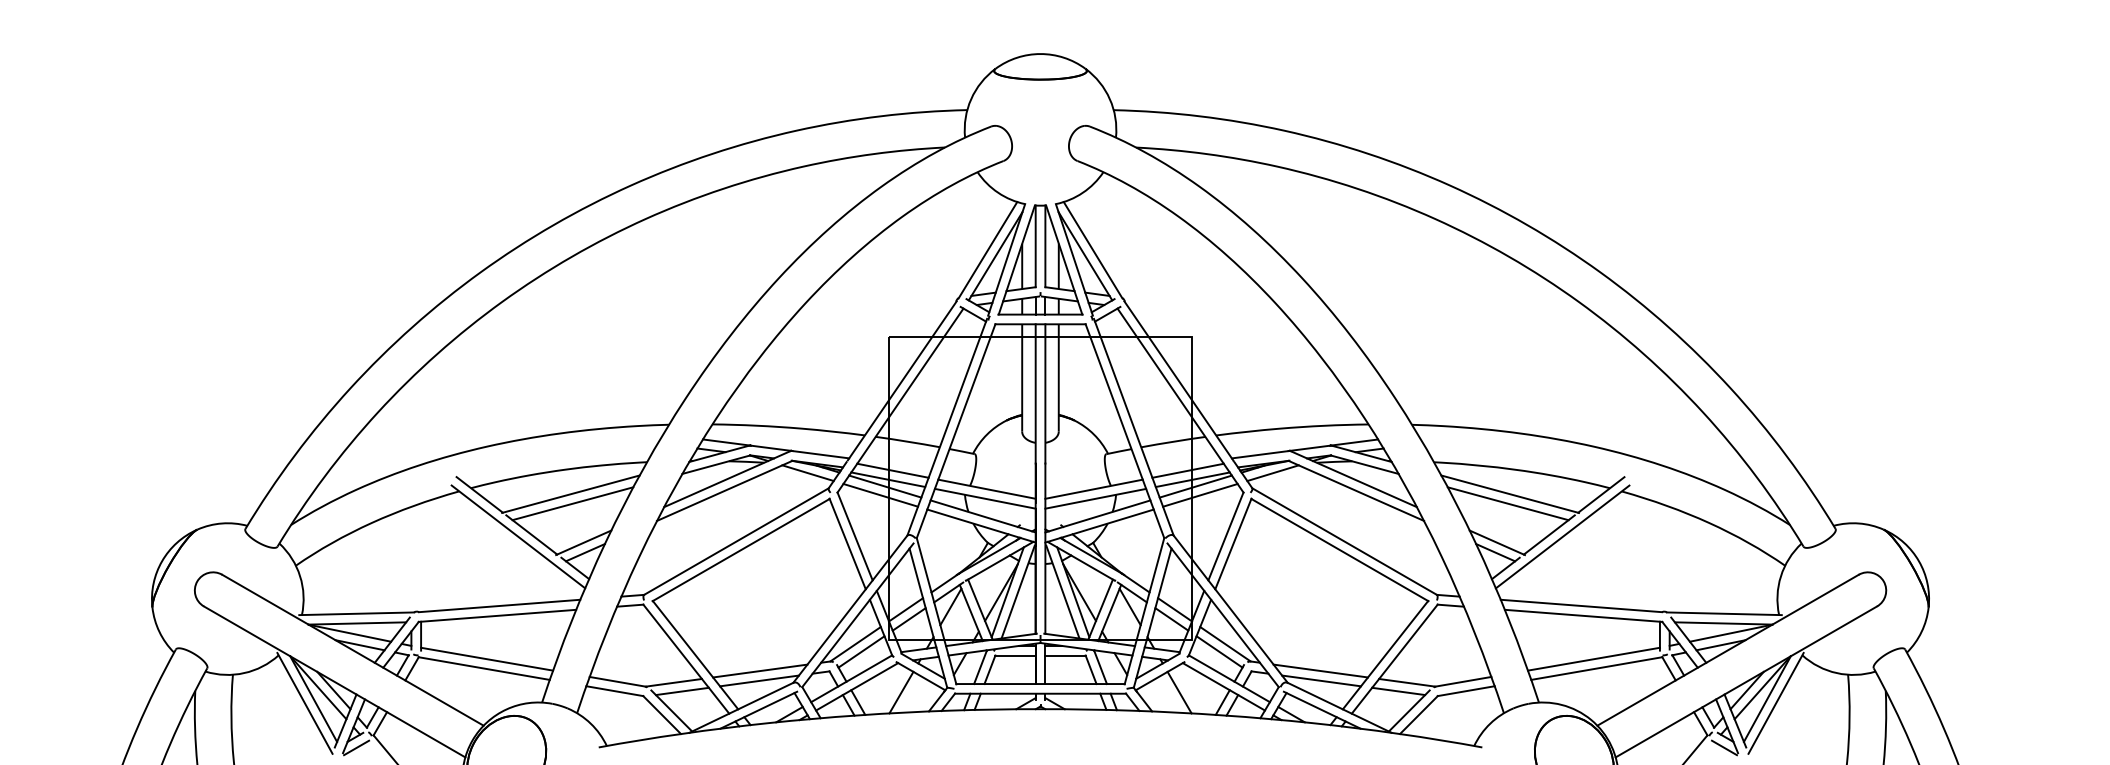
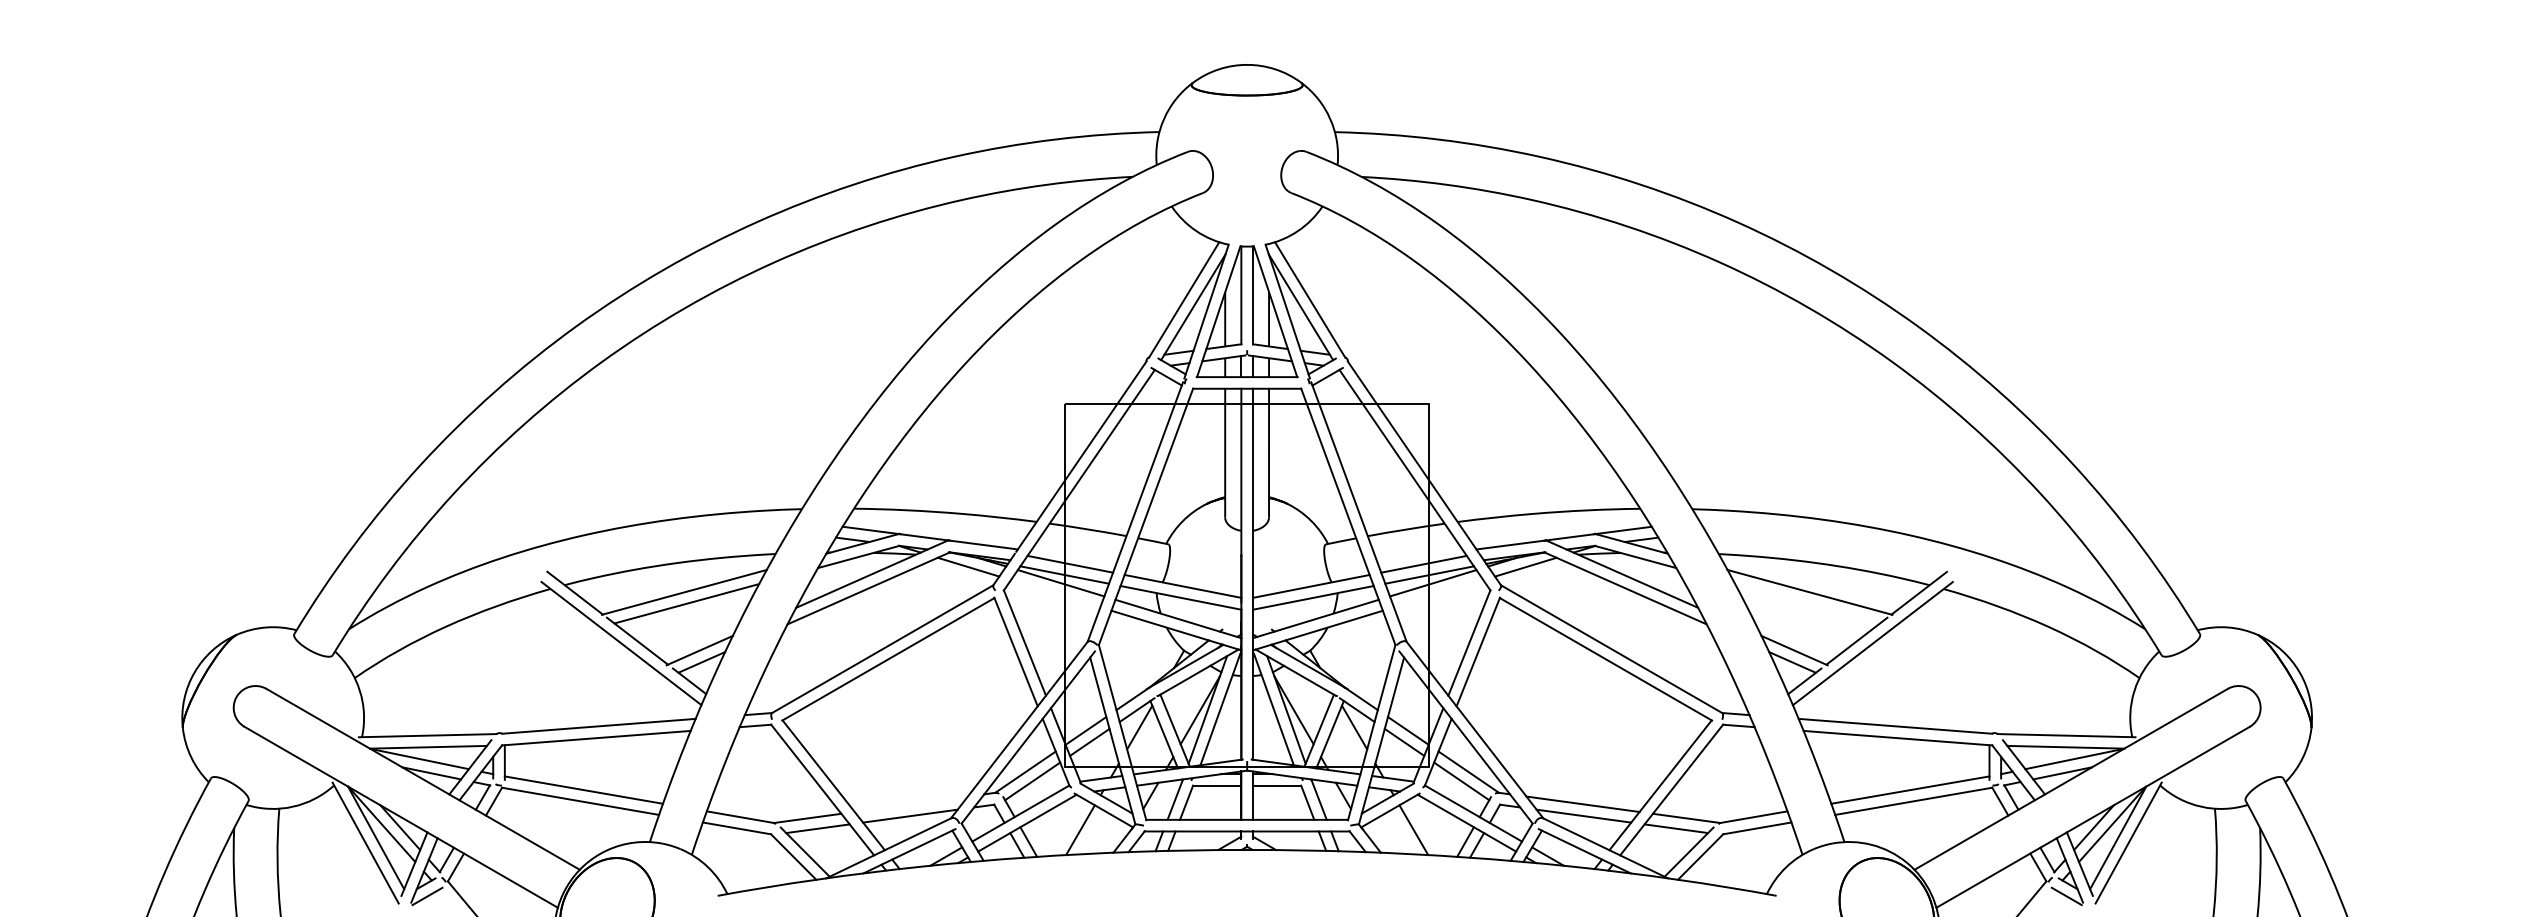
line: (880, 494) -> (1055, 592), removed
line: (1200, 495) -> (1438, 593), removed
line: (1507, 503) -> (1806, 603), removed
line: (760, 670) -> (911, 803), removed

